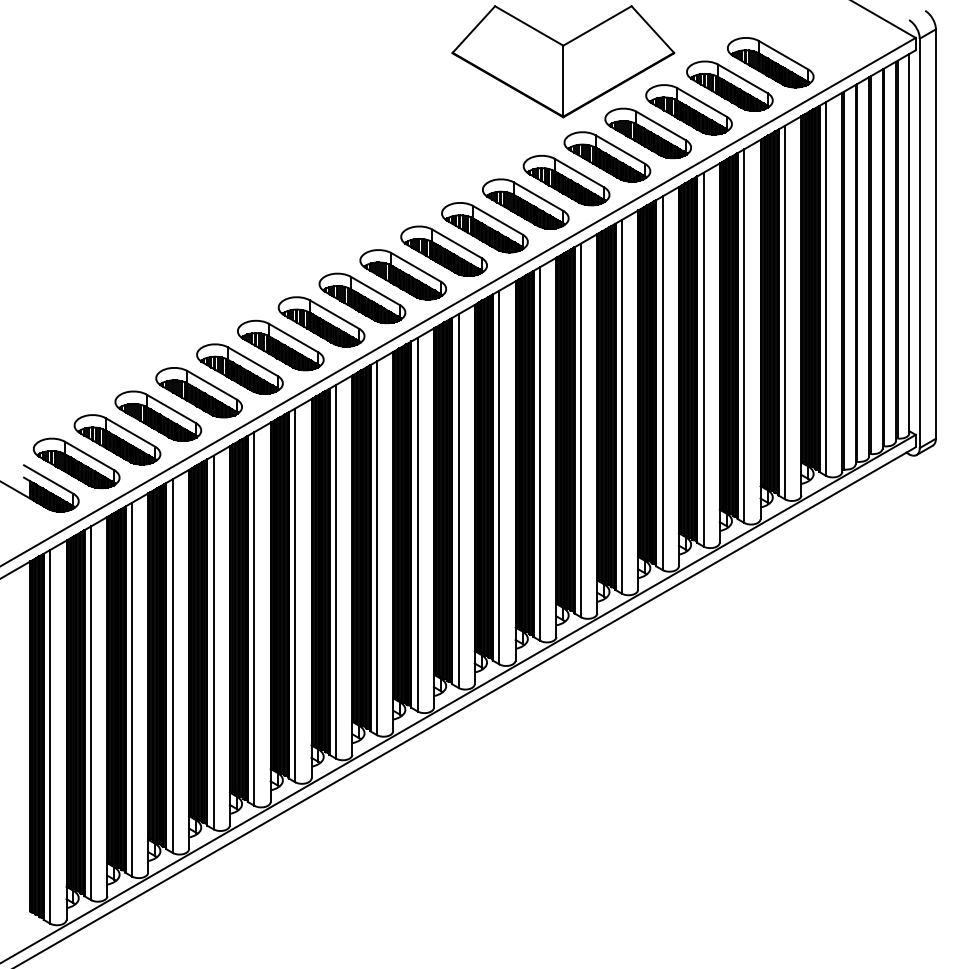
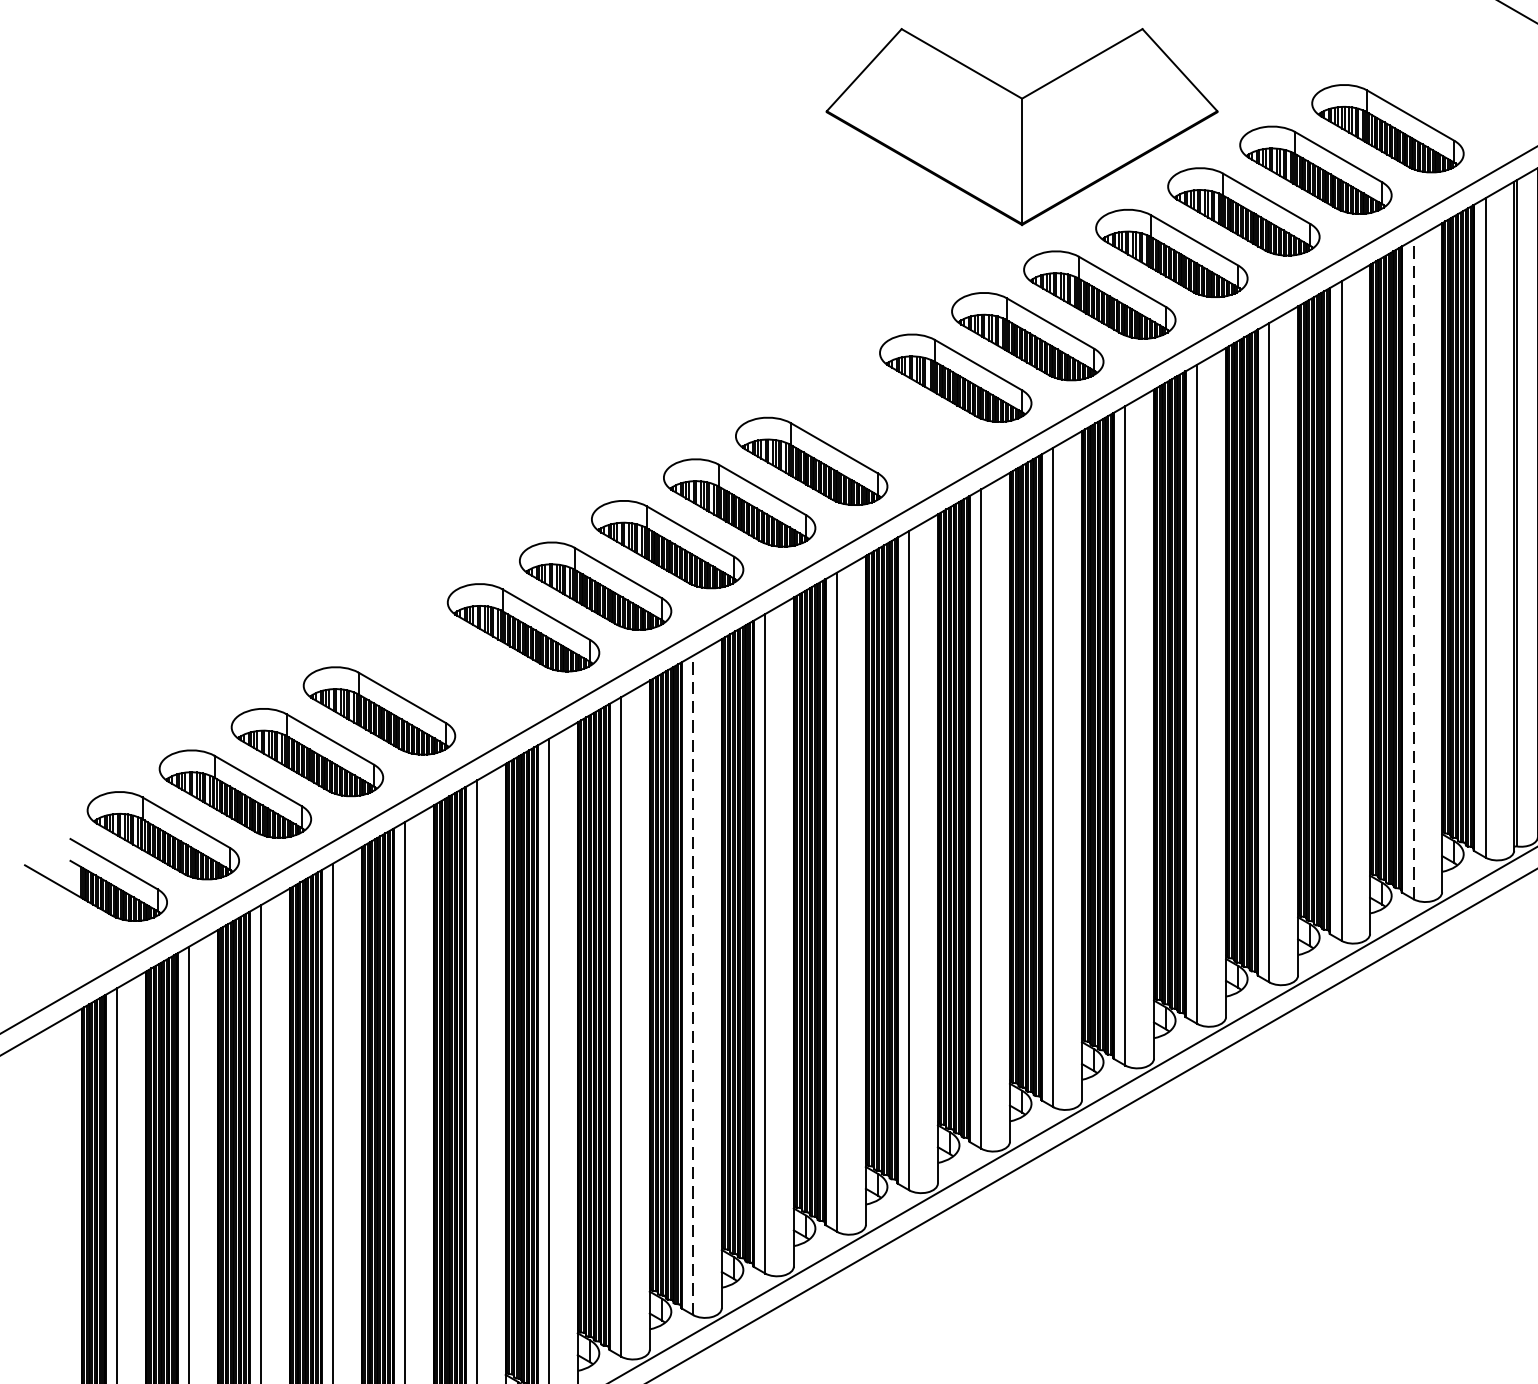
part: (484, 227) -> (882, 419), removed
line: (785, 312) -> (1414, 569), solid -> dashed
part: (239, 368) -> (450, 668), removed
line: (376, 548) -> (692, 985), solid -> dashed

